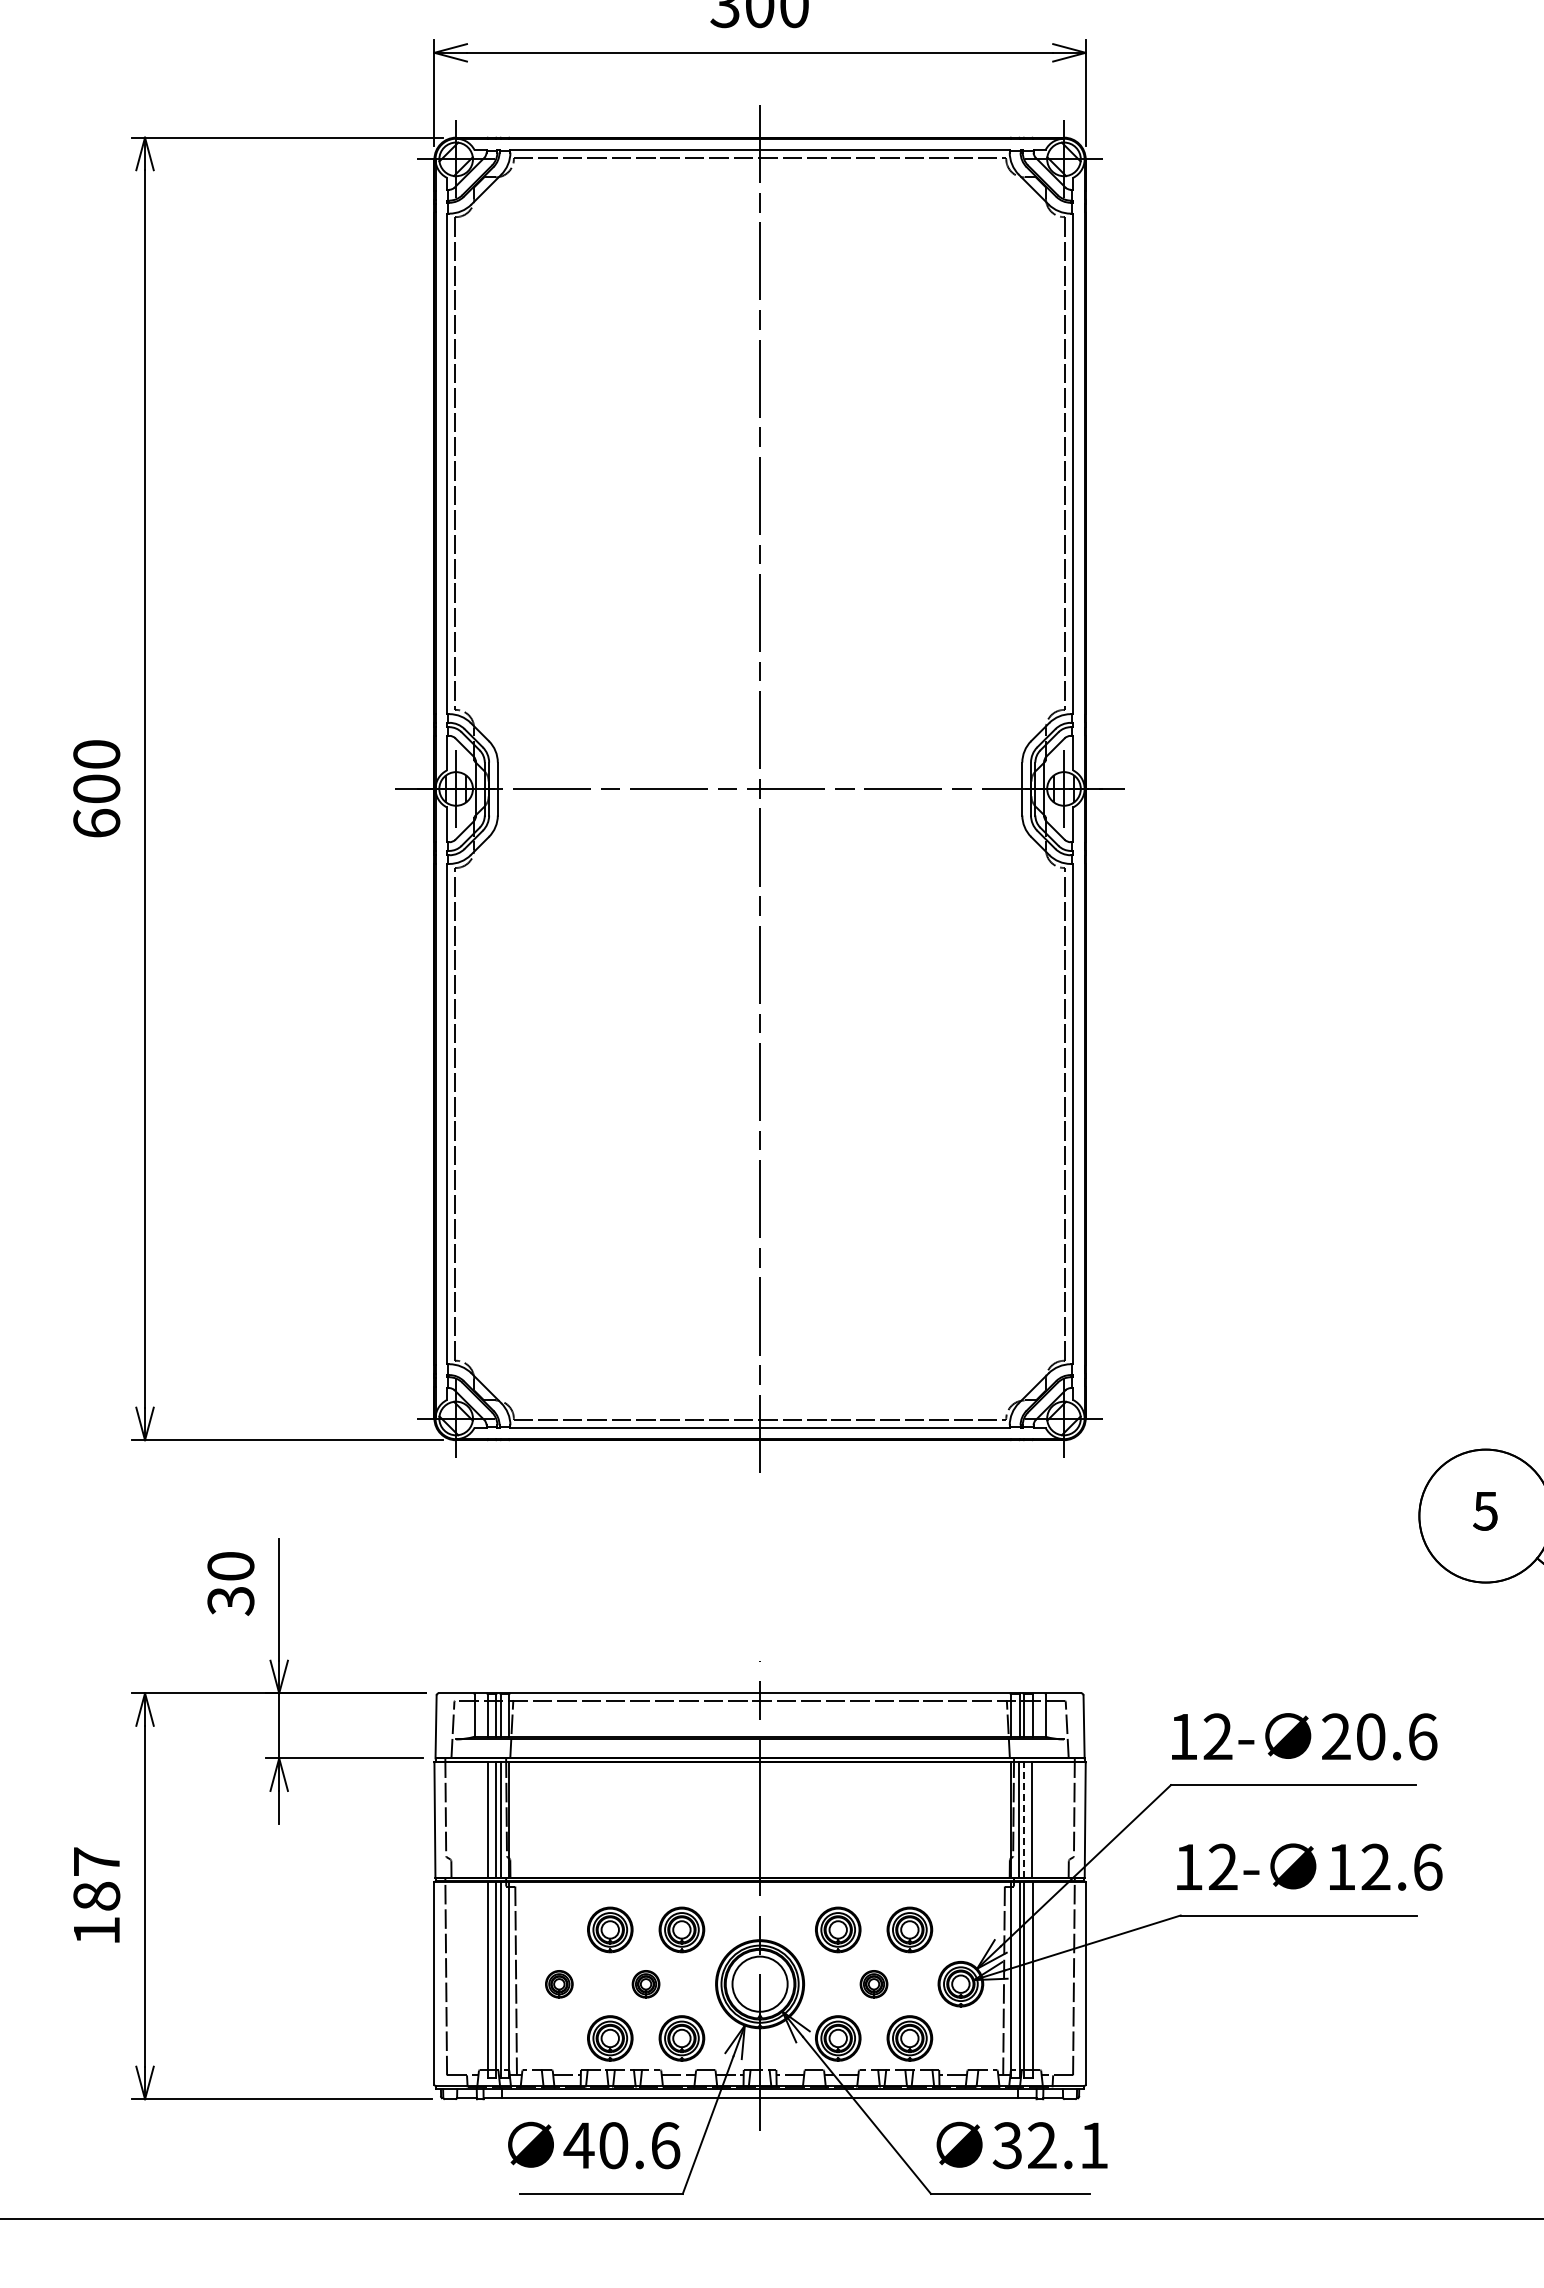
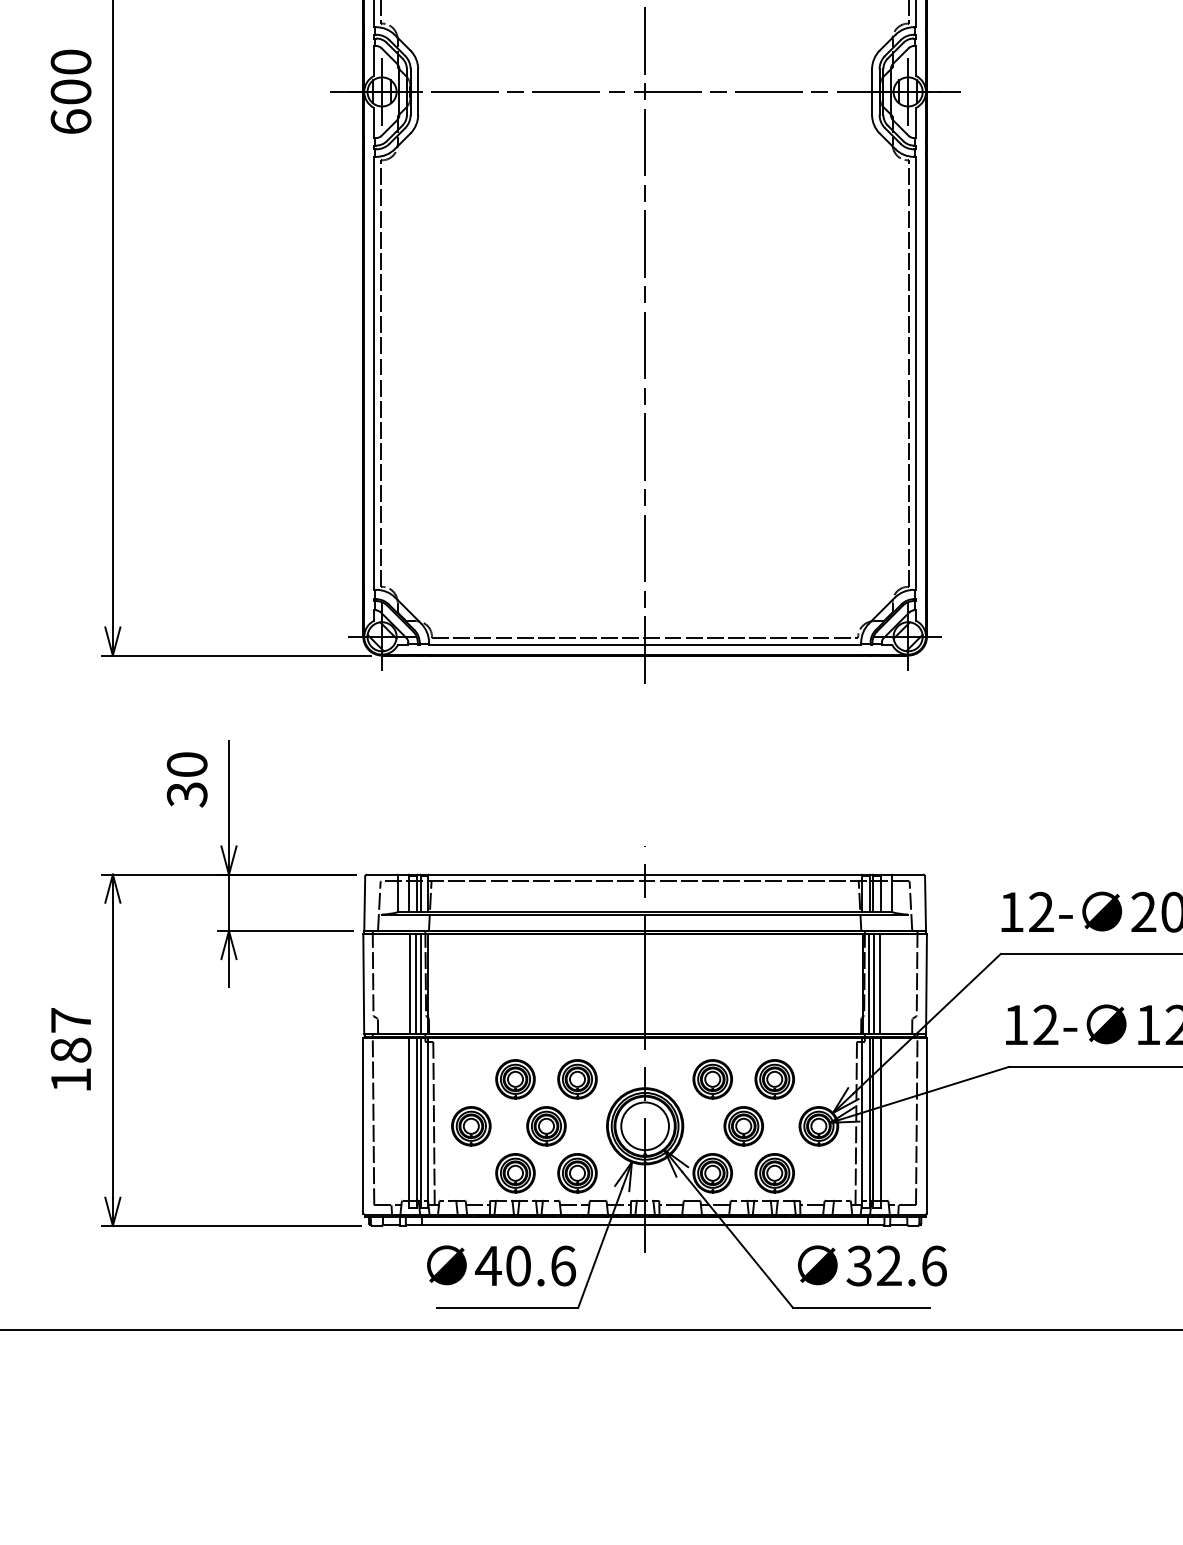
line: (1024, 1819) -> (873, 983), dashed -> solid
part: (559, 1984) -> (471, 1126), size x1.67
part: (645, 1984) -> (545, 1126), size x1.67
part: (873, 1984) -> (743, 1126), size x1.67
text: (1094, 2145) -> (934, 1265), 32.1 -> 32.6

